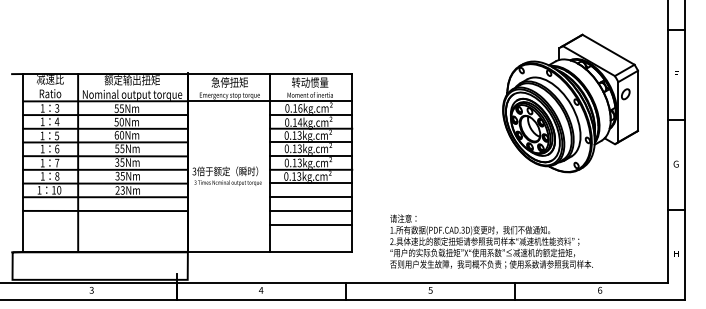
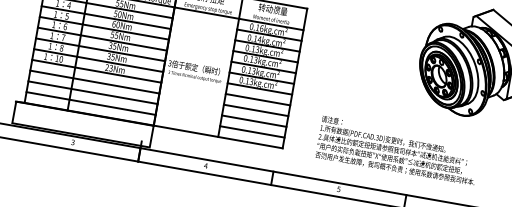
line: (105, 224) -> (92, 92), added
line: (105, 238) -> (90, 103), added
line: (311, 238) -> (252, 132), added
text: (491, 241) -> (398, 150), moved

